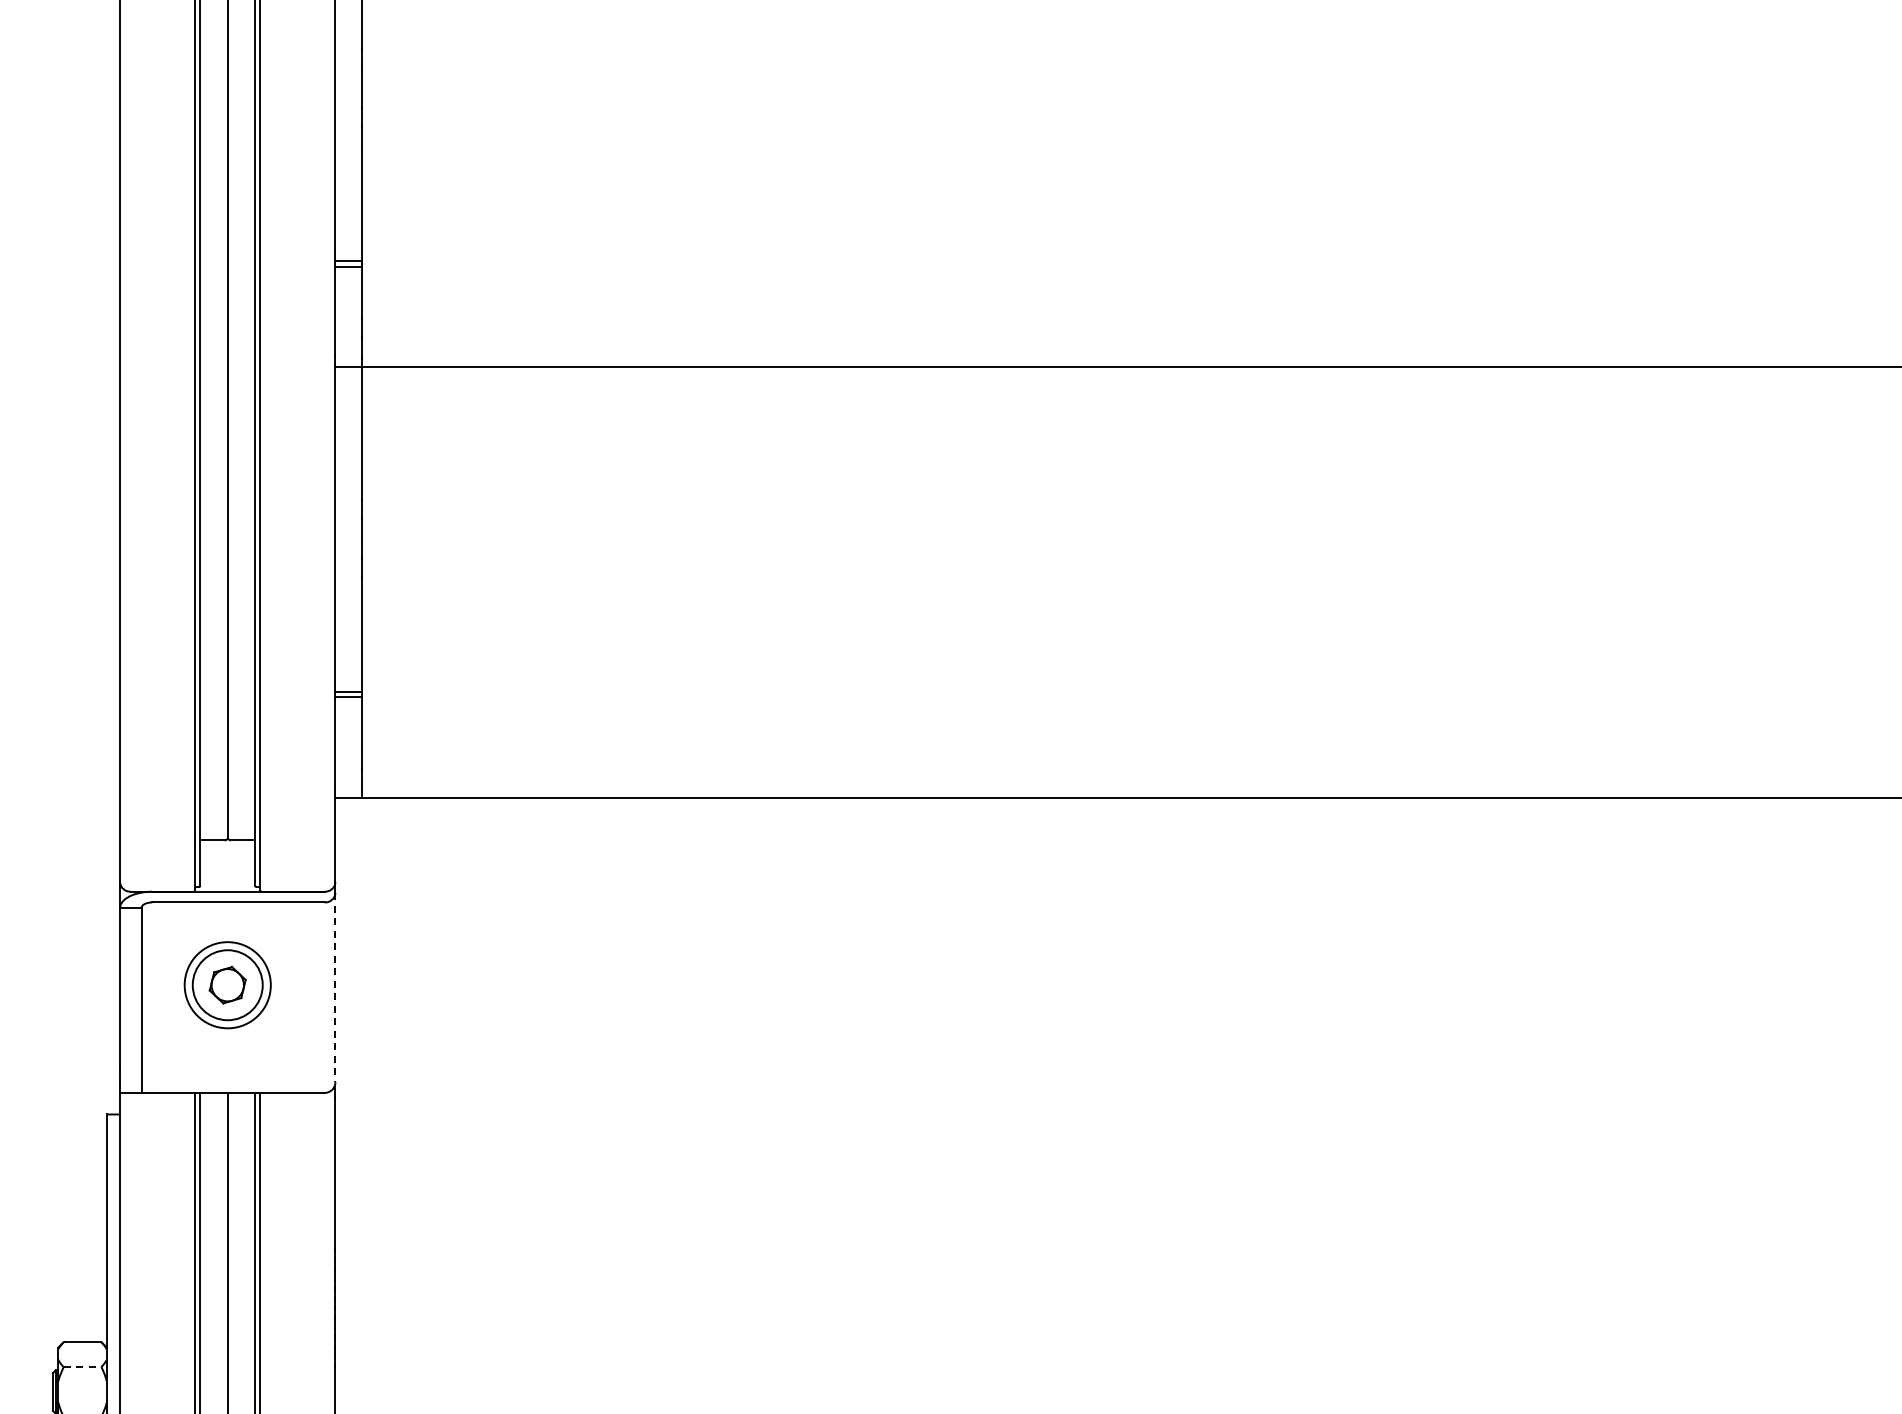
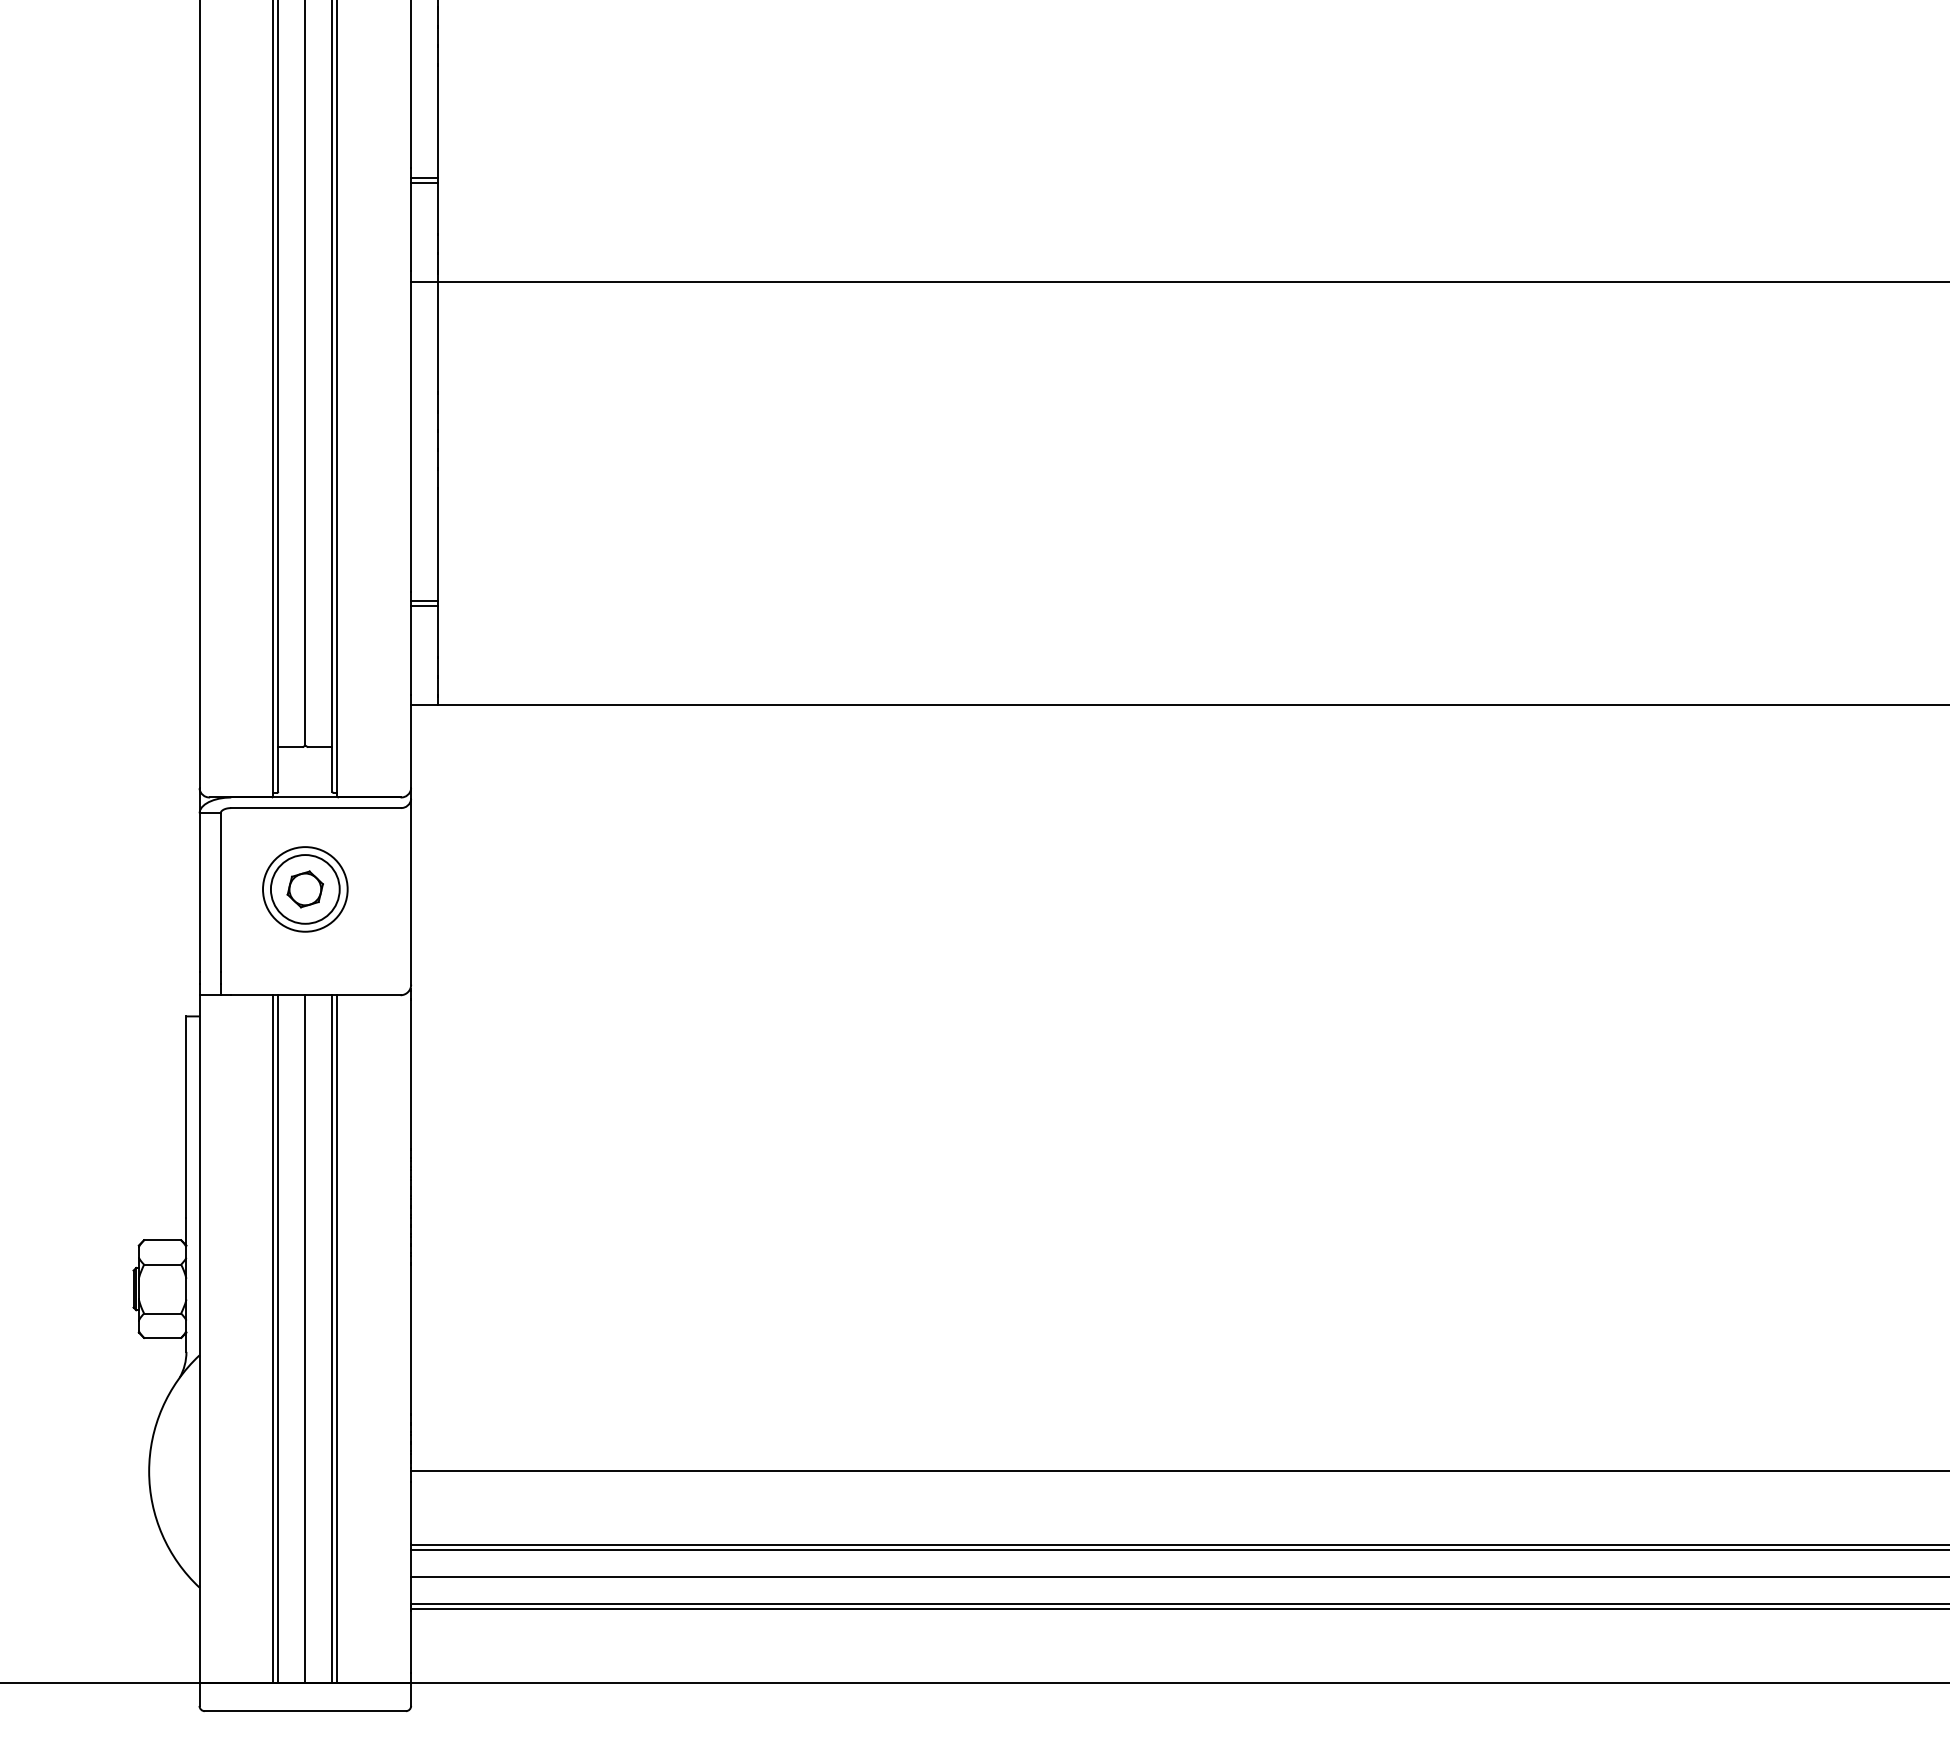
line: (335, 987) -> (411, 891), dashed -> solid
line: (82, 1366) -> (162, 1264), dashed -> solid

